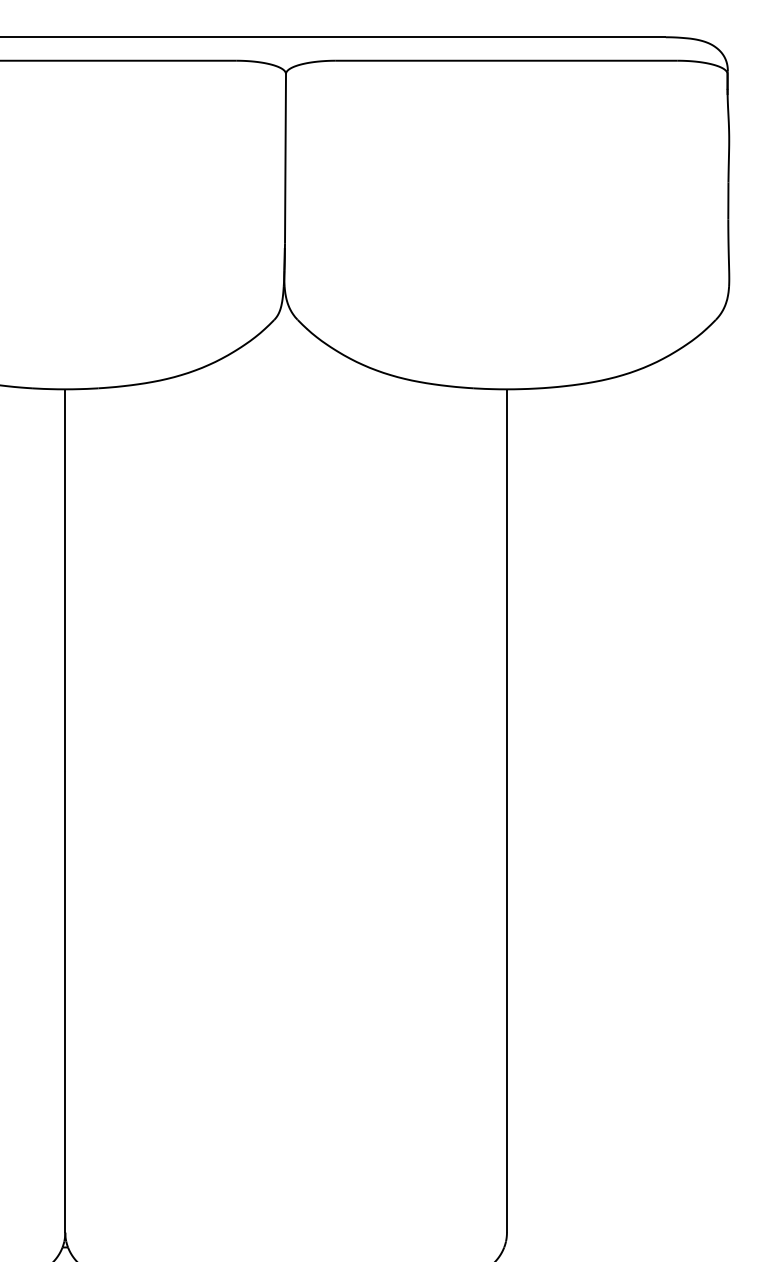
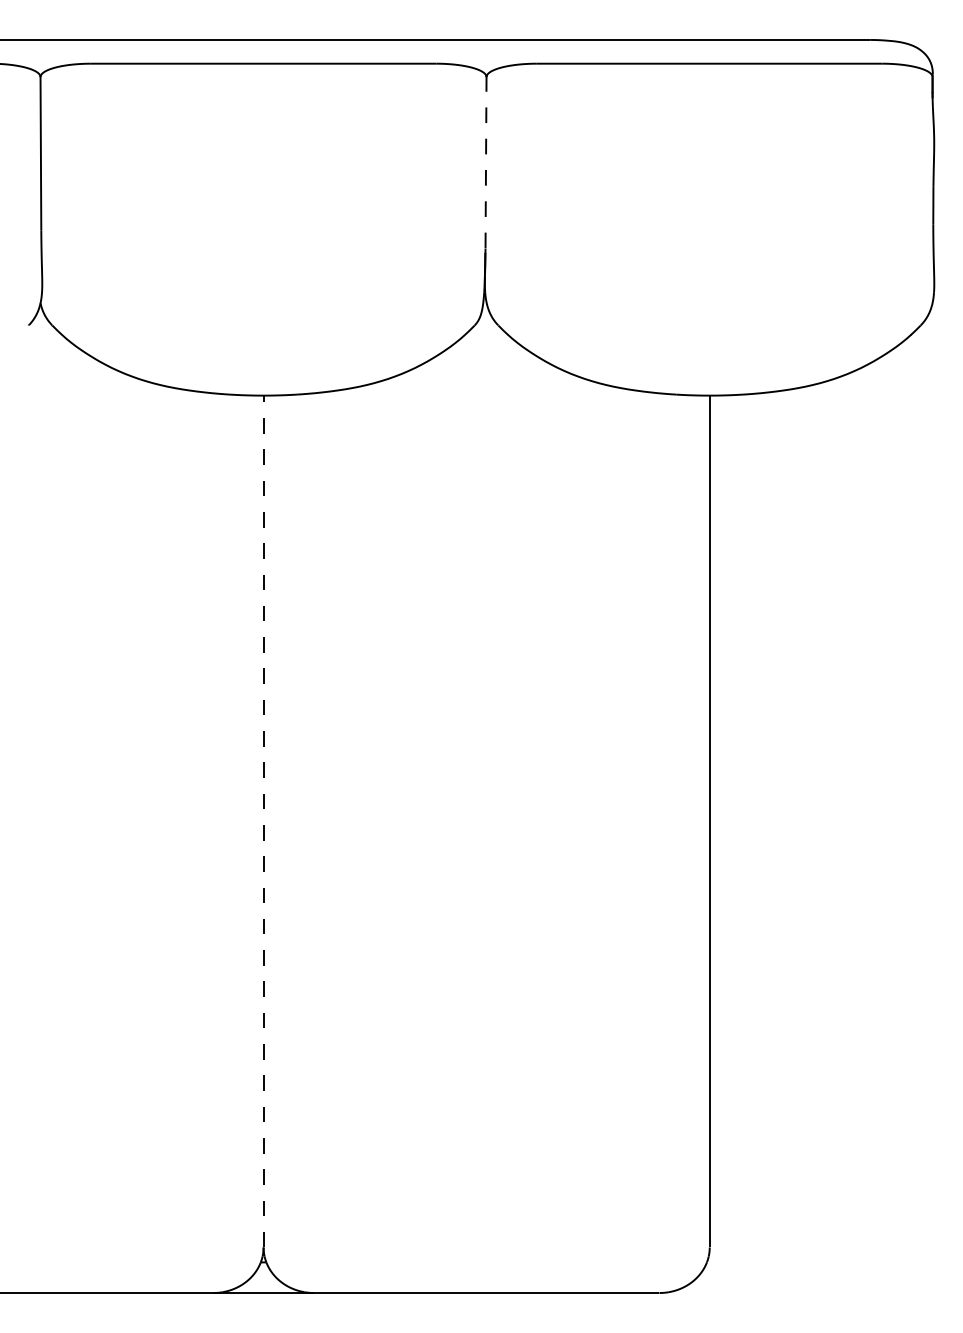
line: (285, 158) -> (486, 162), solid -> dashed
line: (65, 810) -> (263, 821), solid -> dashed

